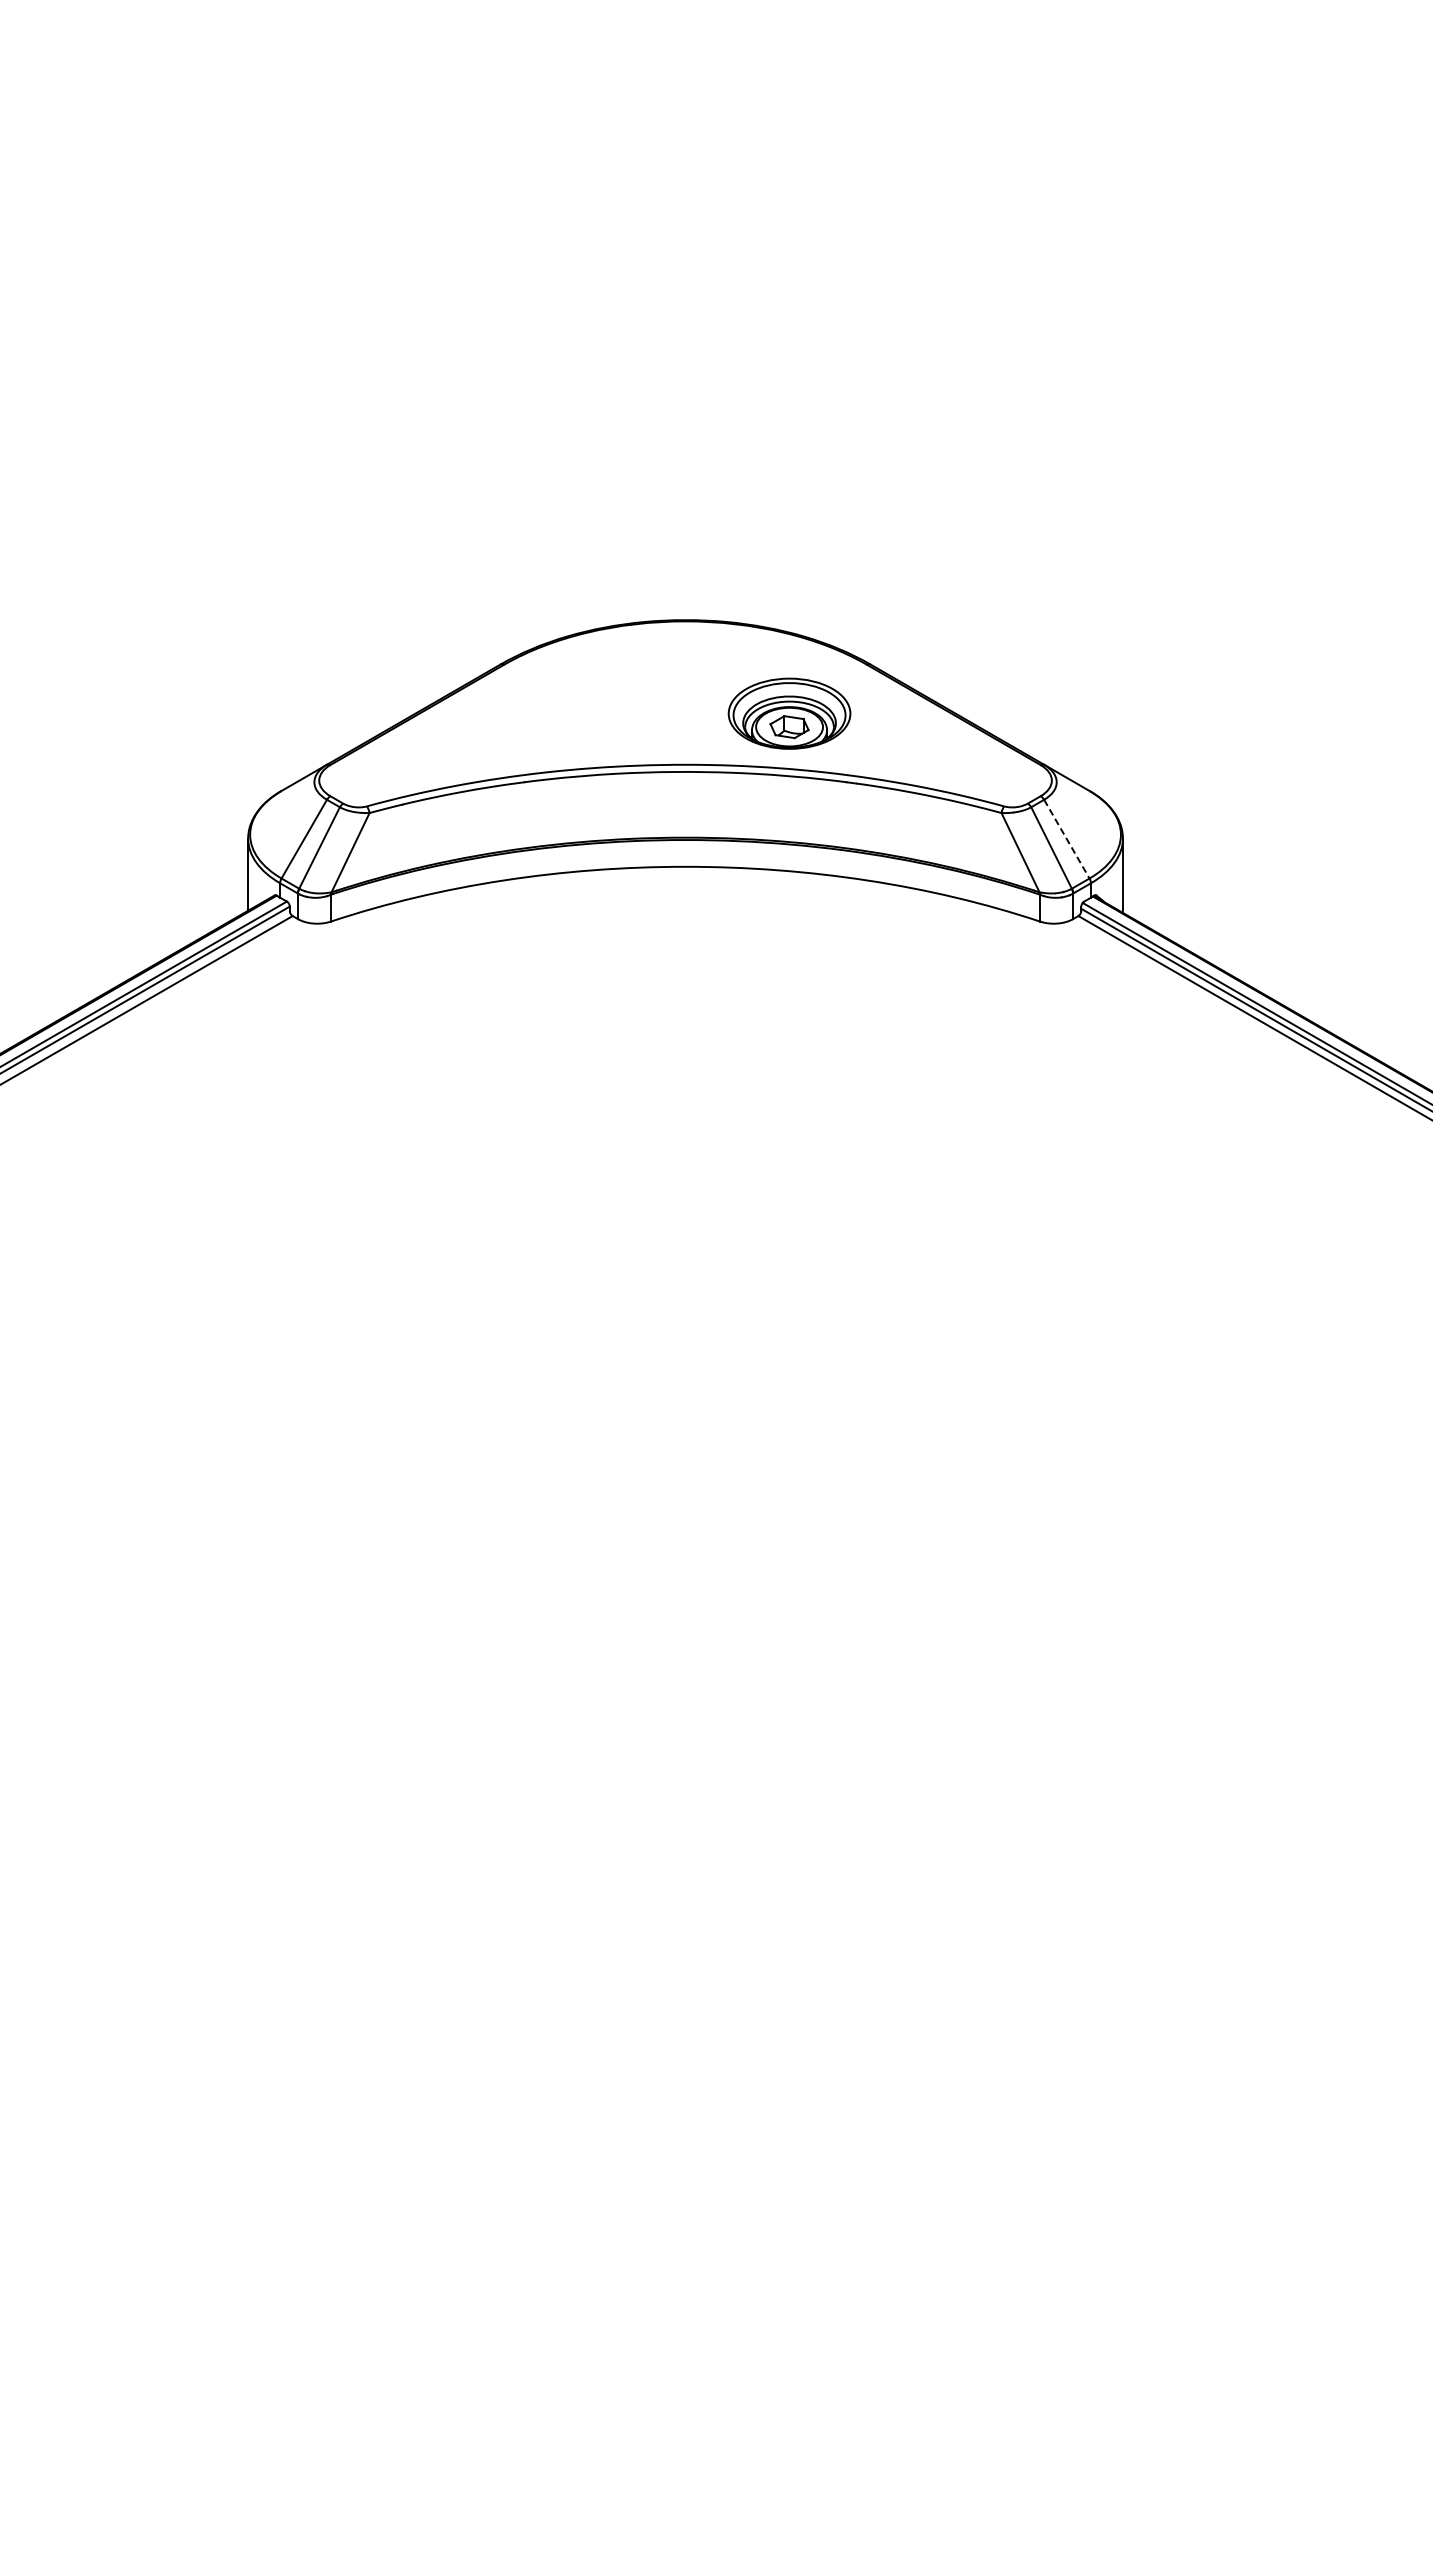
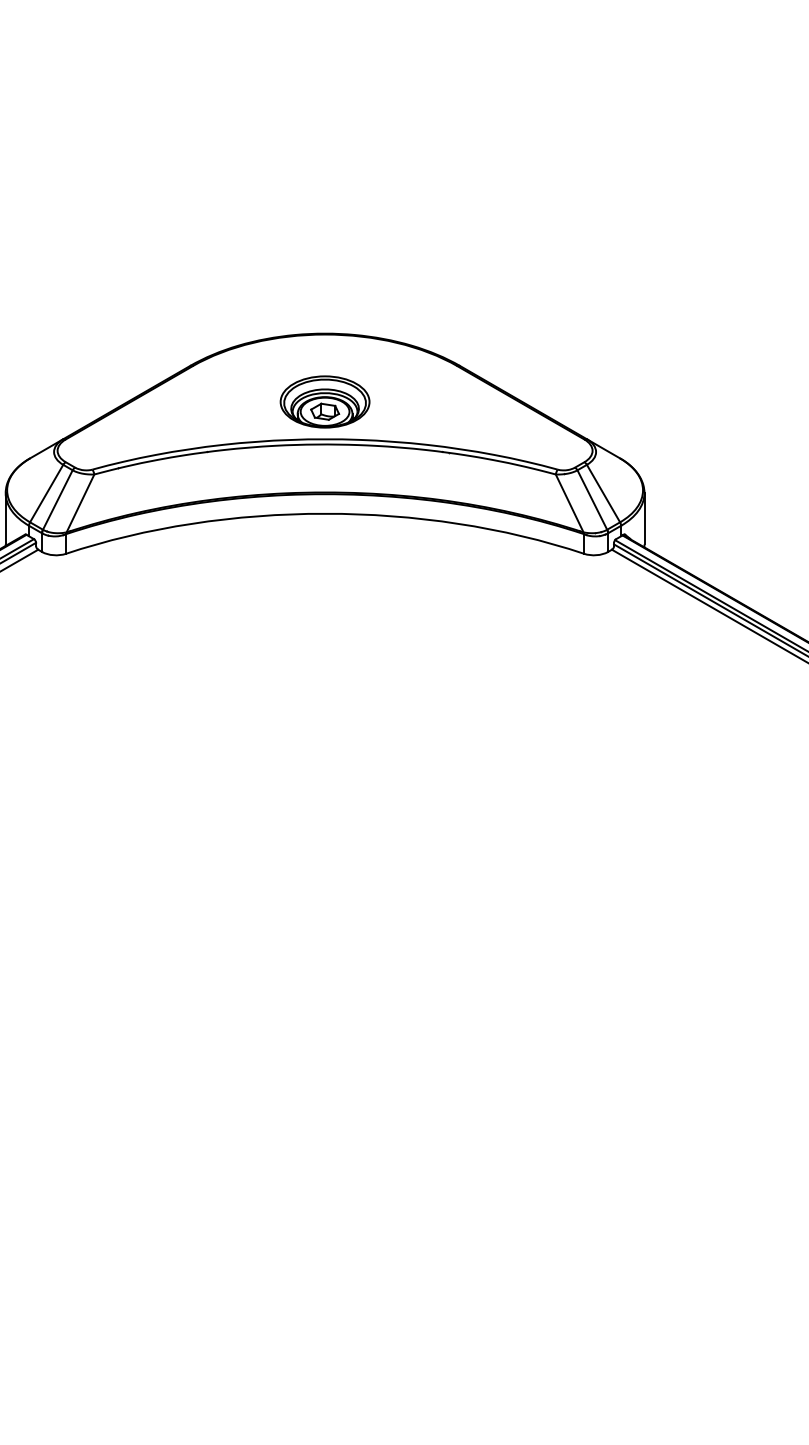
part: (789, 713) -> (325, 401), moved
line: (1067, 839) -> (603, 493), dashed -> solid

